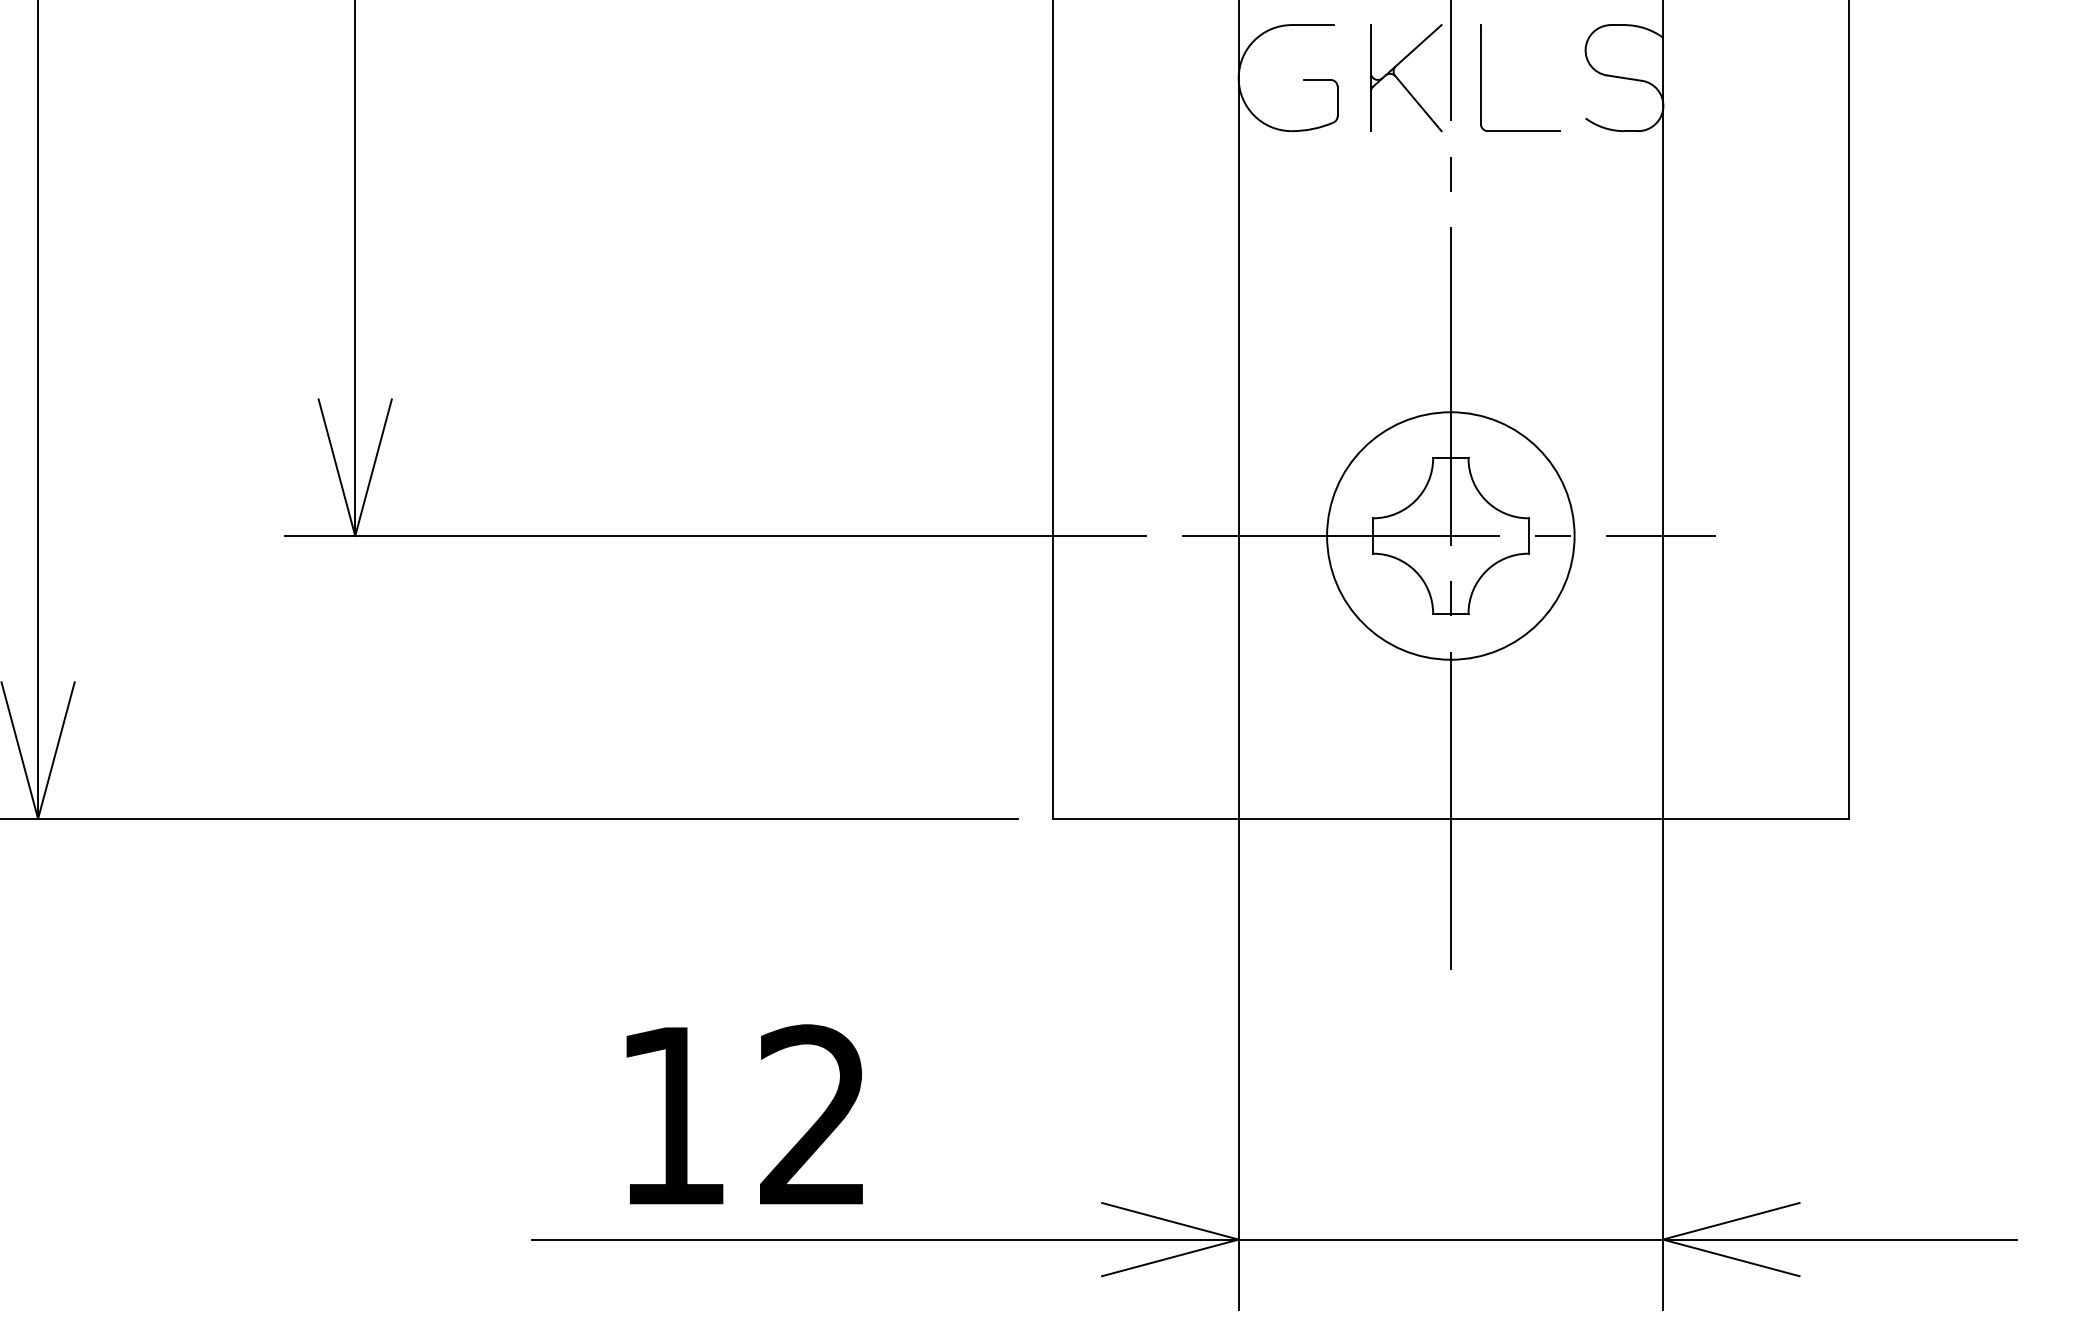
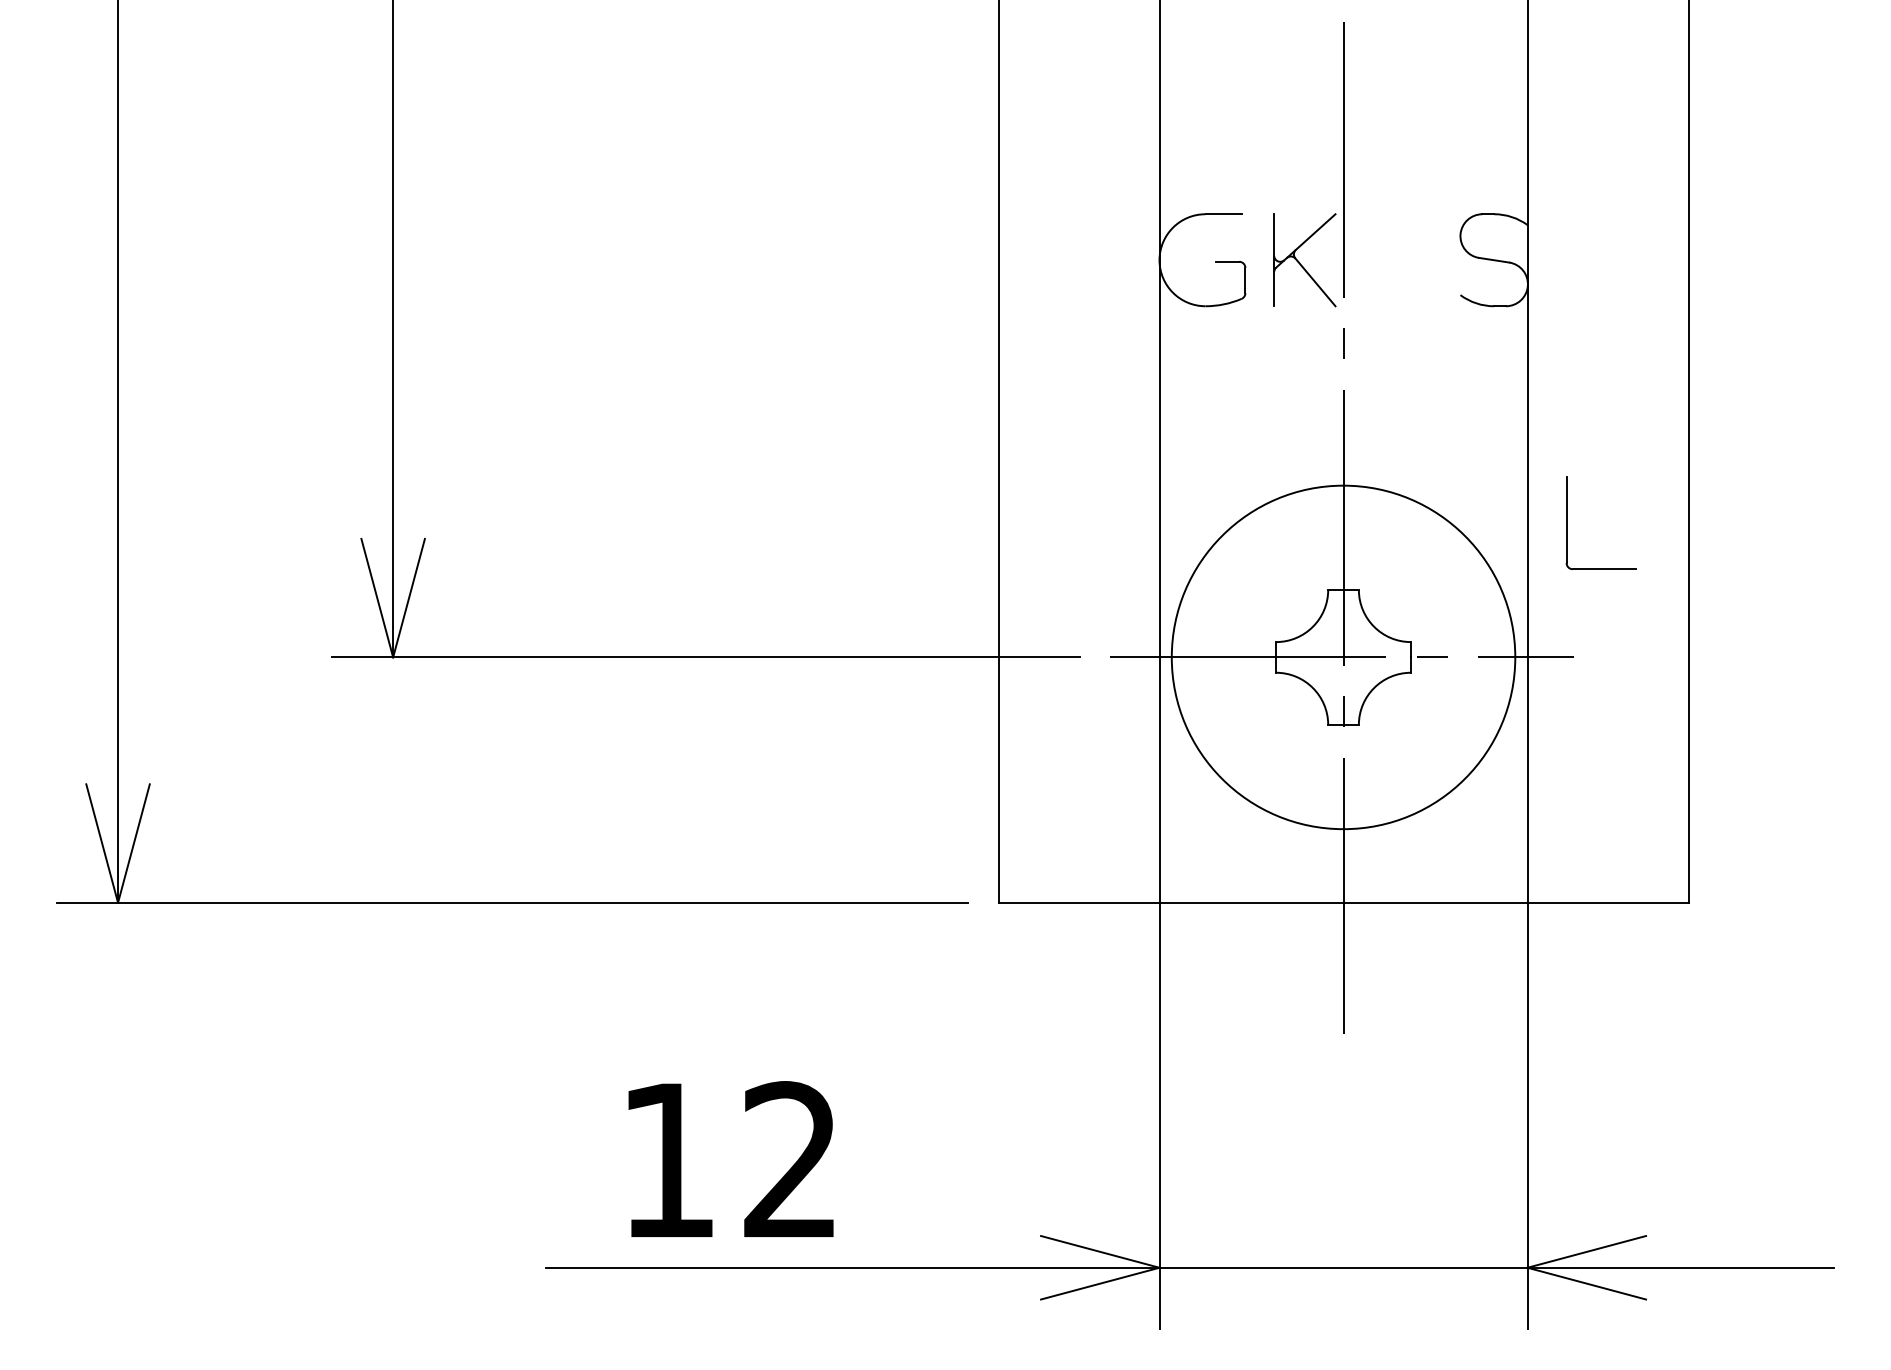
part: (1481, 78) -> (1567, 523), moved
circle: (1450, 536) -> (1343, 657), size x1.6

